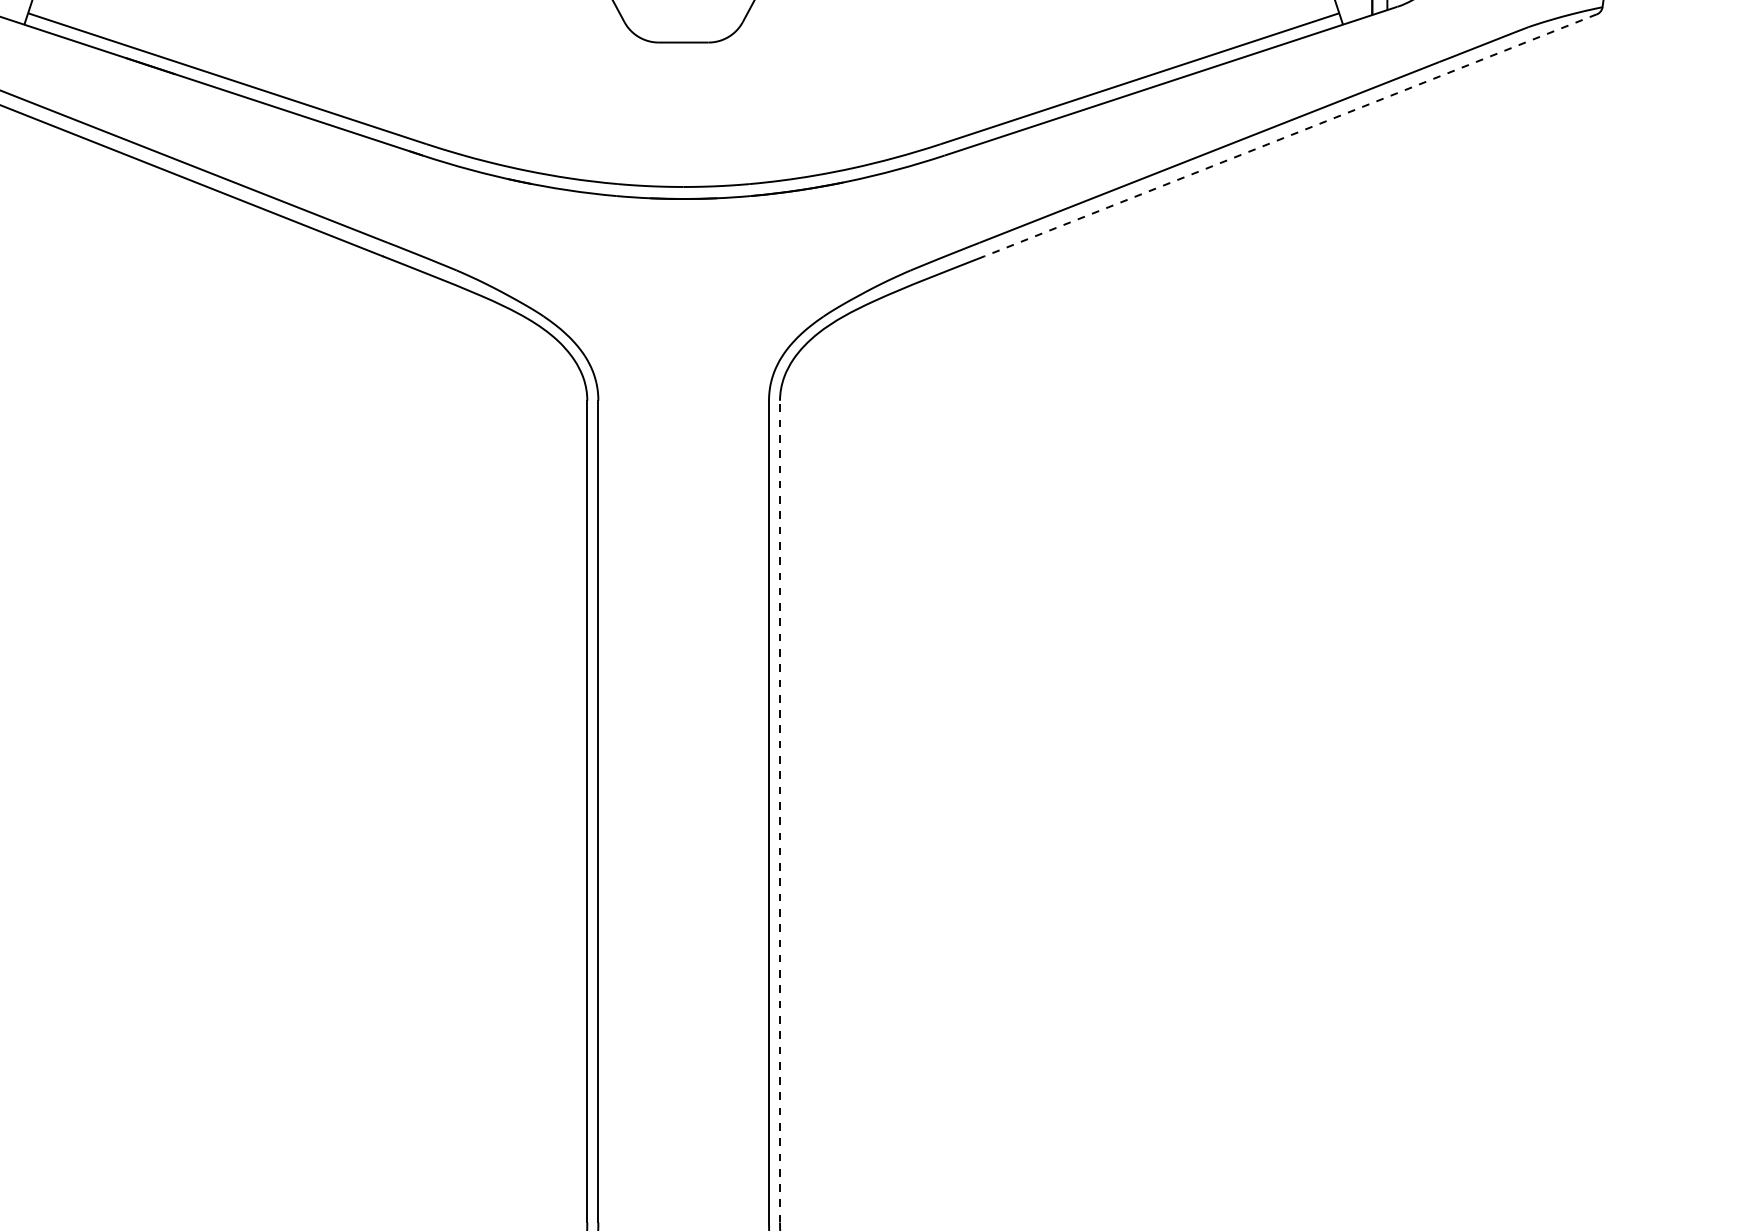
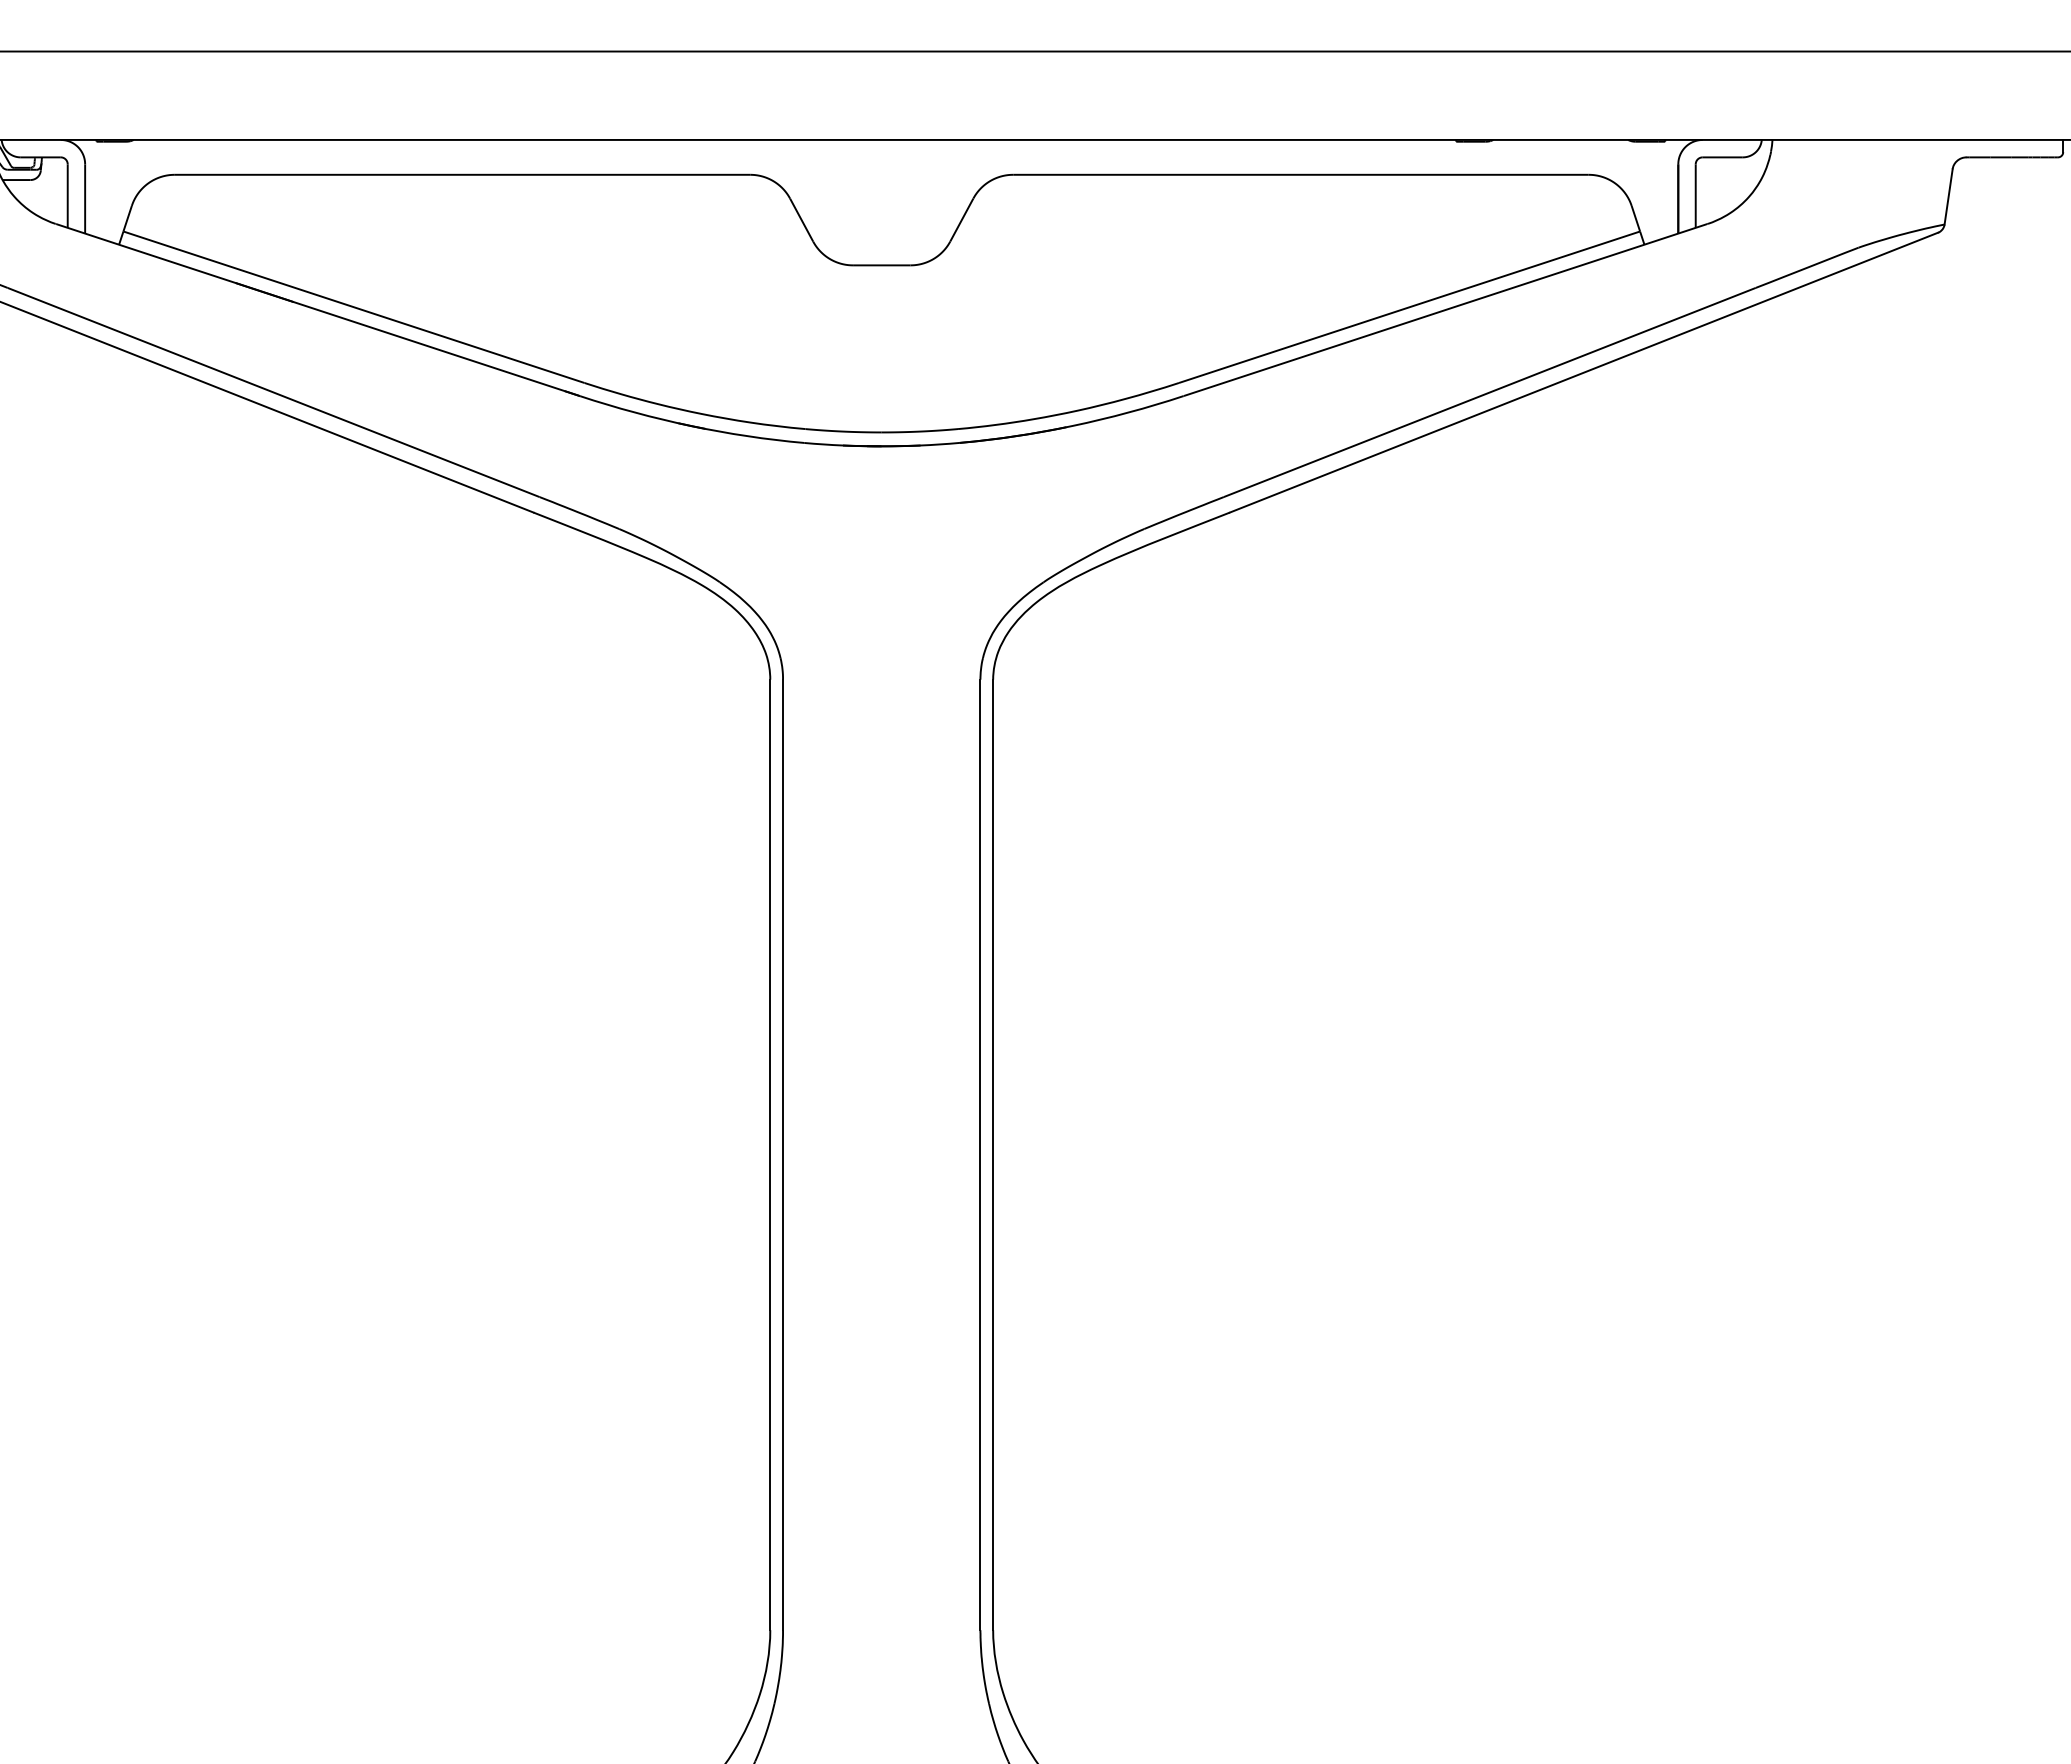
line: (1290, 135) -> (1583, 372), dashed -> solid
line: (780, 811) -> (993, 1154), dashed -> solid

